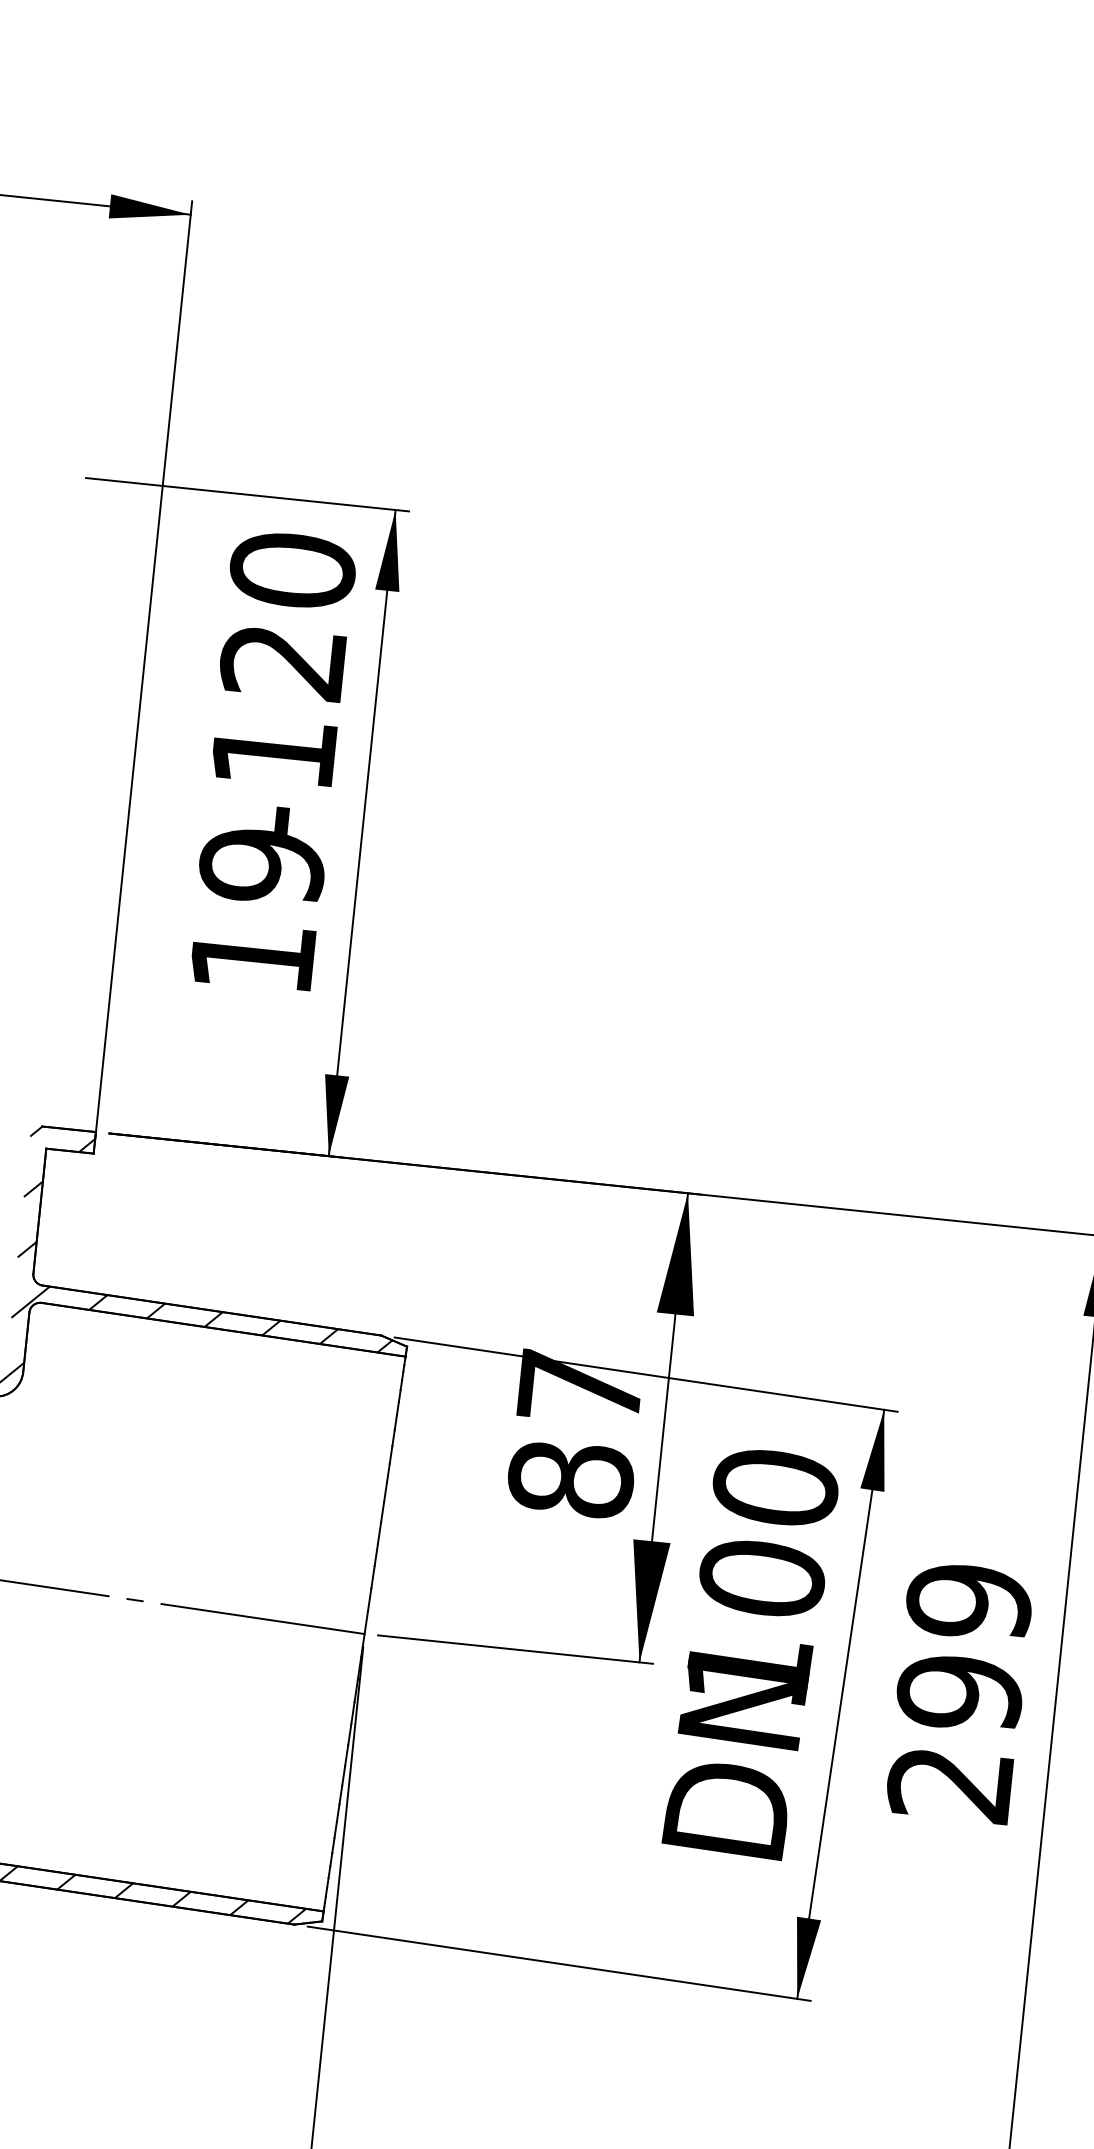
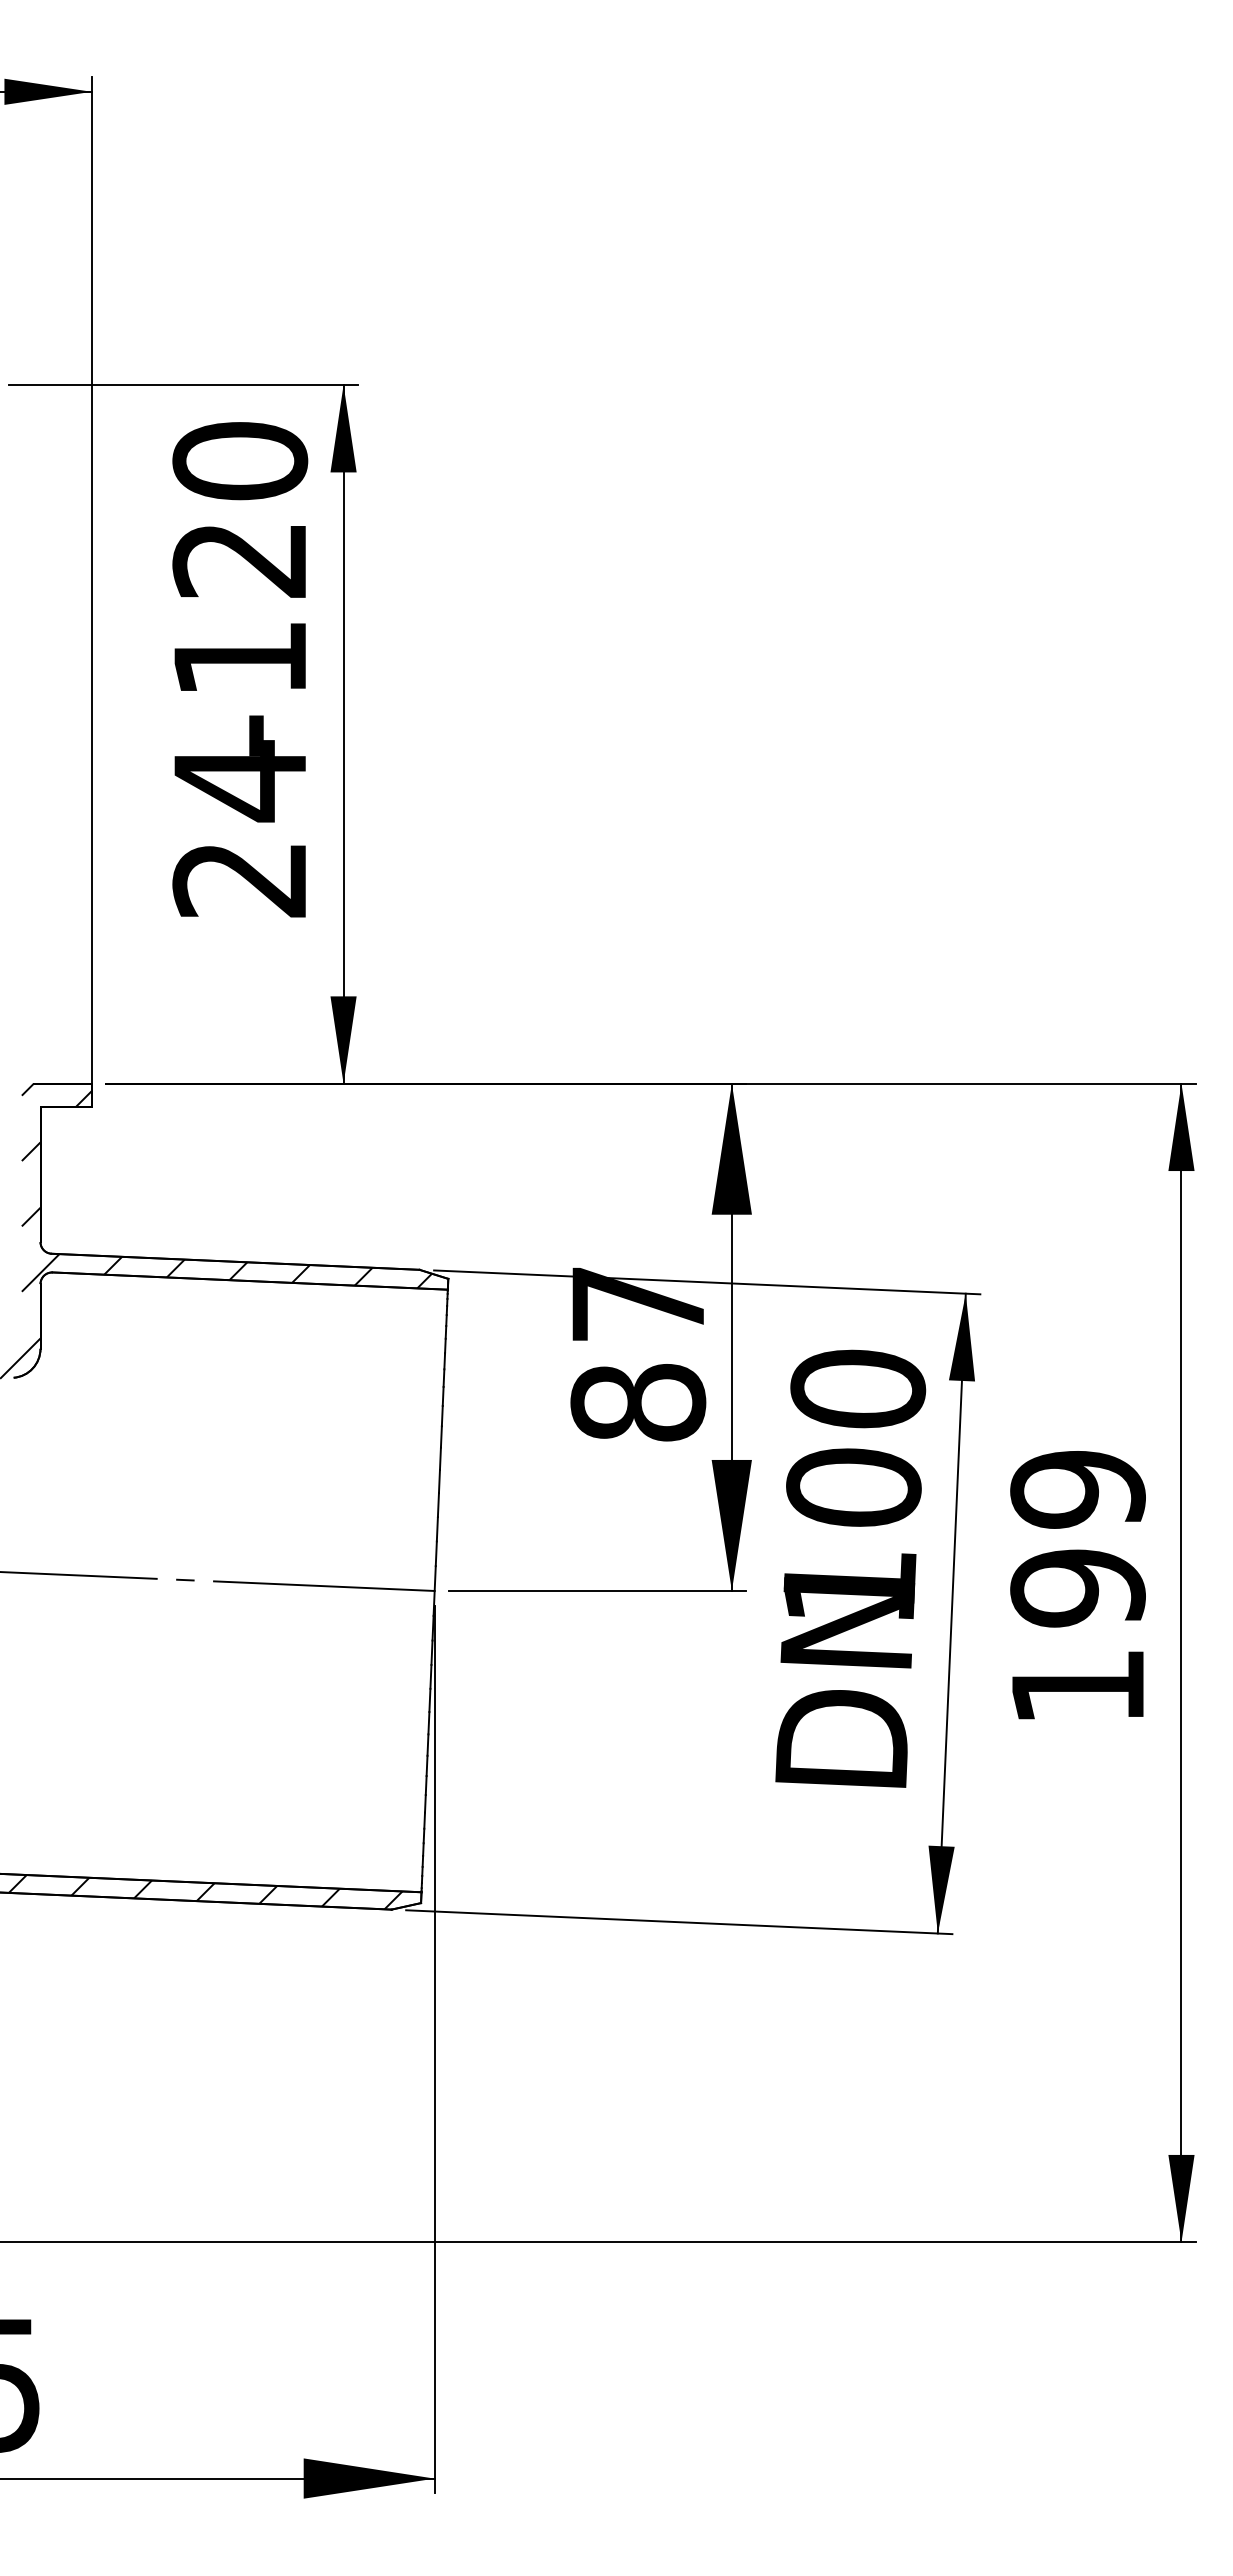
text: (257, 910) -> (240, 828), 19 -> 24
text: (949, 1784) -> (1076, 1687), 299 -> 199

